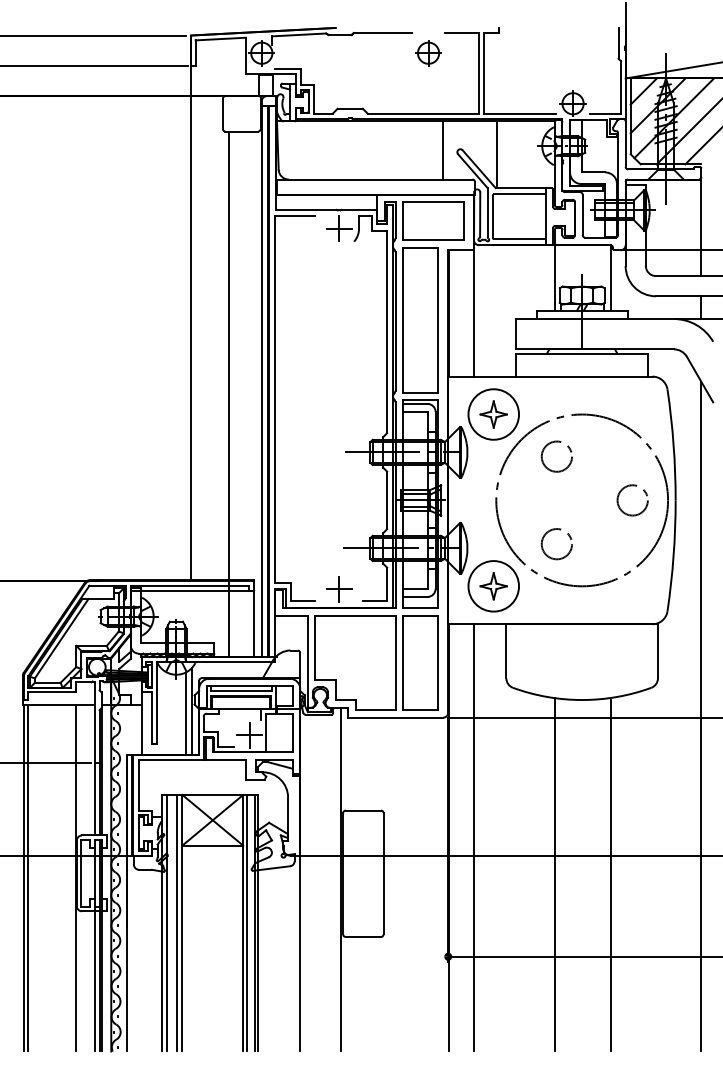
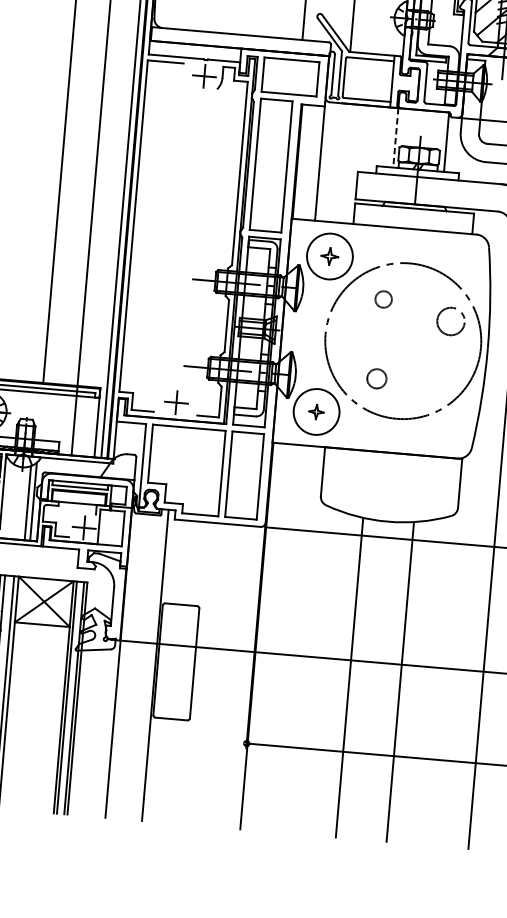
line: (554, 278) -> (395, 138), solid -> dashed
part: (493, 414) -> (329, 256), size x0.7
circle: (556, 456) -> (383, 299), size x0.6
circle: (632, 500) -> (450, 321), moved
circle: (556, 544) -> (376, 379), size x0.7
part: (493, 586) -> (316, 412), size x0.6
line: (474, 837) -> (279, 637), removed

